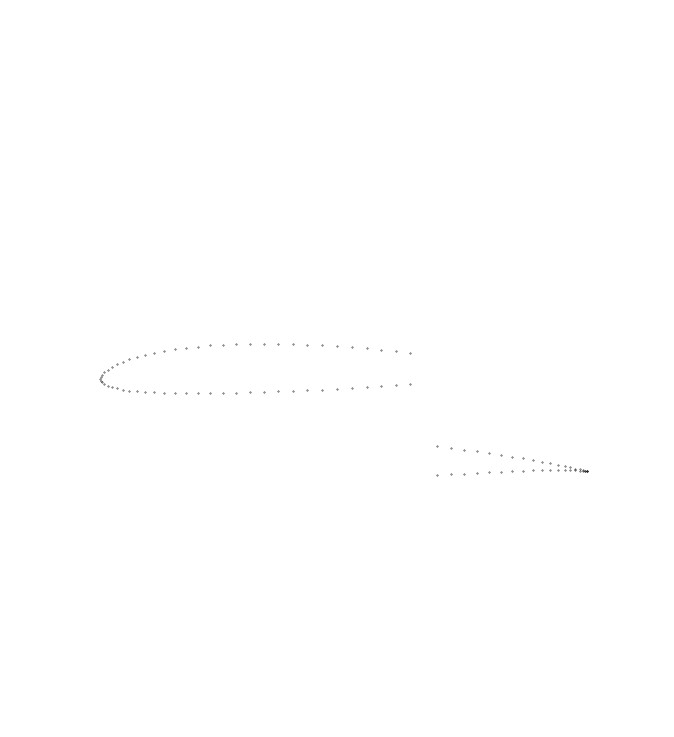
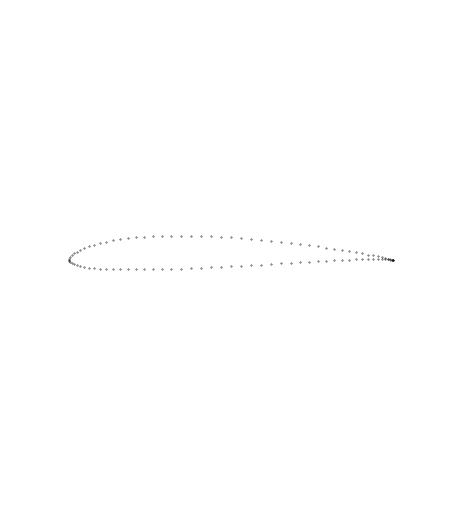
part: (512, 461) -> (342, 253), moved

